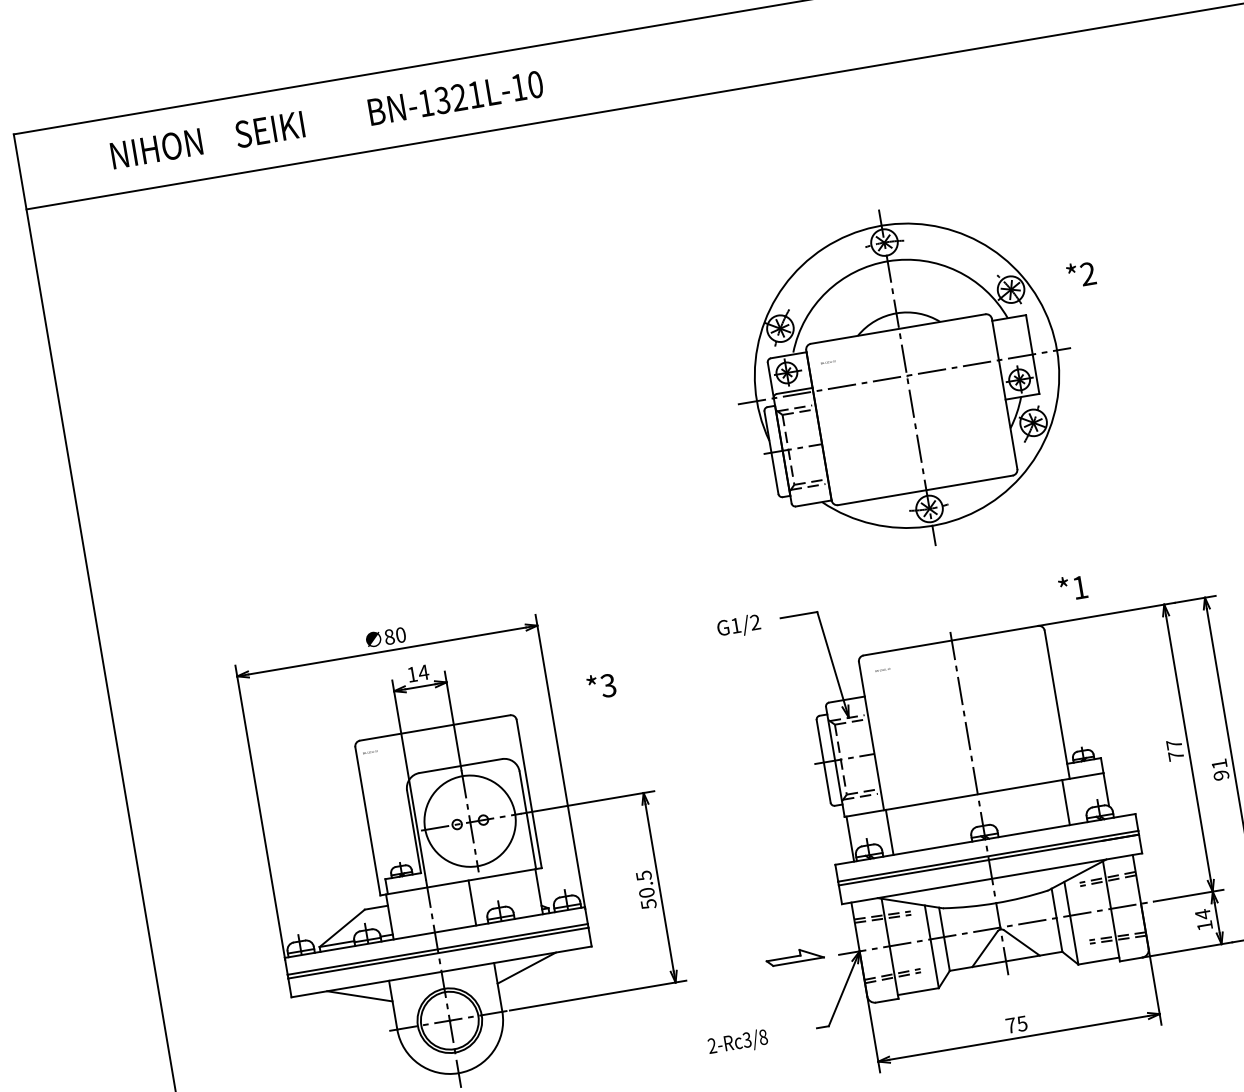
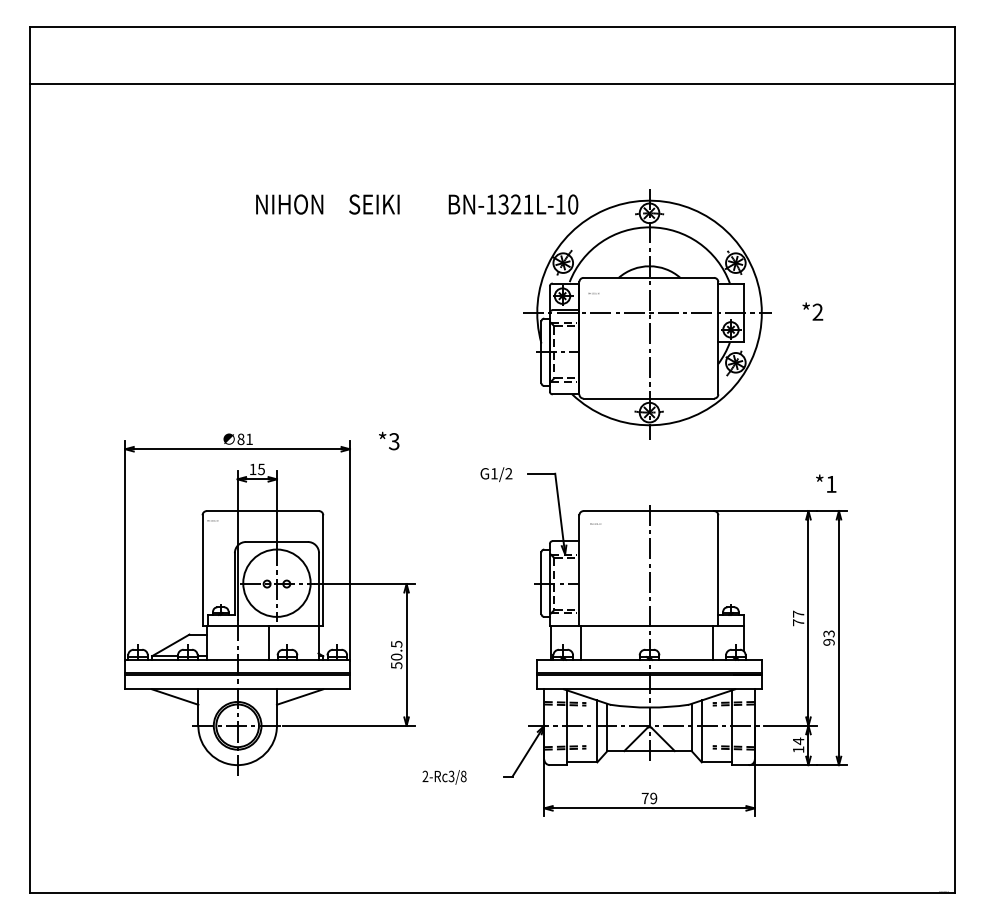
text: (327, 119) -> (417, 204), moved
text: (1080, 274) -> (812, 311), moved
text: (1073, 587) -> (826, 483), moved
text: (400, 635) -> (249, 439), 80 -> 81
text: (423, 672) -> (261, 469), 14 -> 15
text: (601, 685) -> (389, 440), moved
text: (1218, 763) -> (828, 633), 91 -> 93
part: (794, 956) -> (496, 721), removed
text: (1022, 1023) -> (653, 798), 75 -> 79

